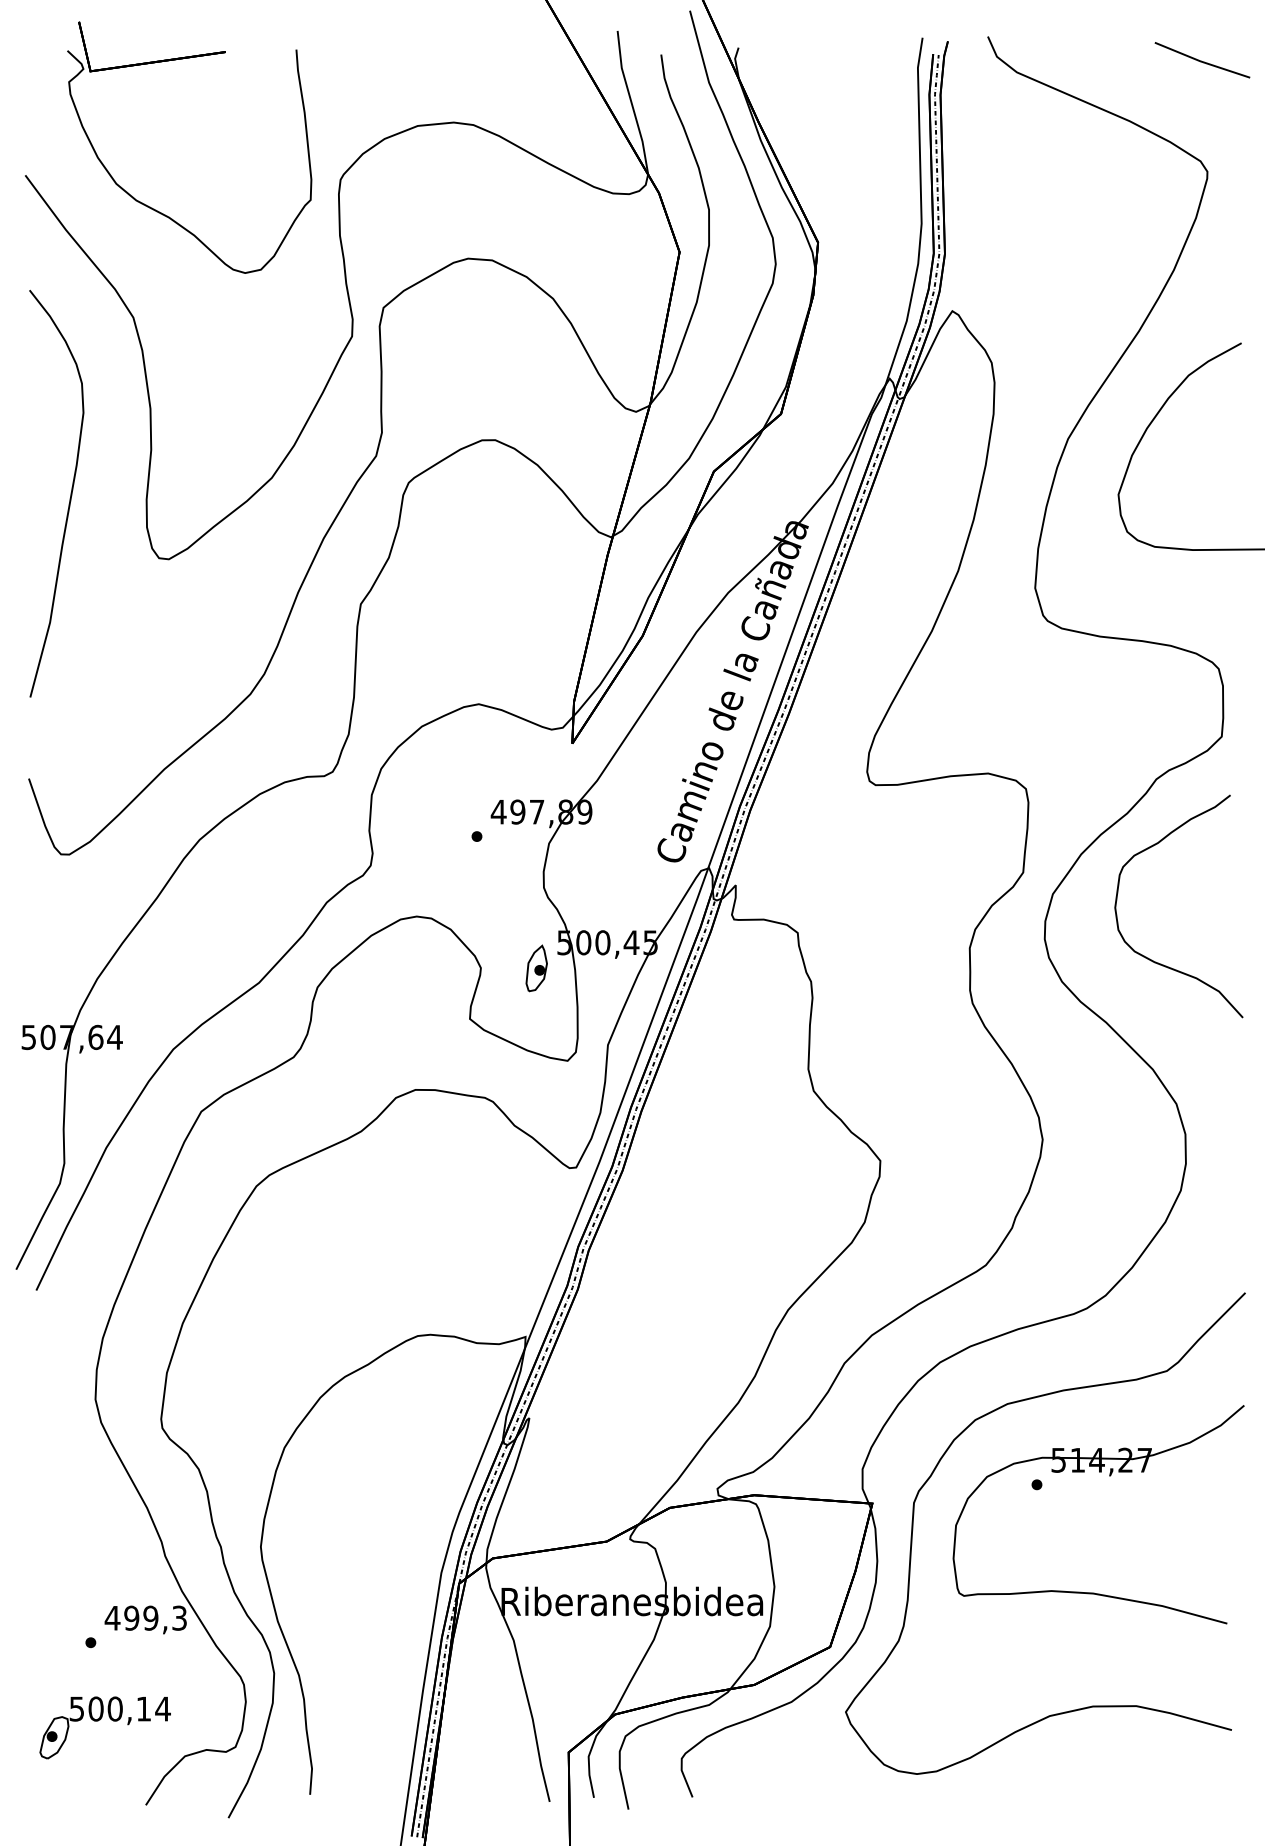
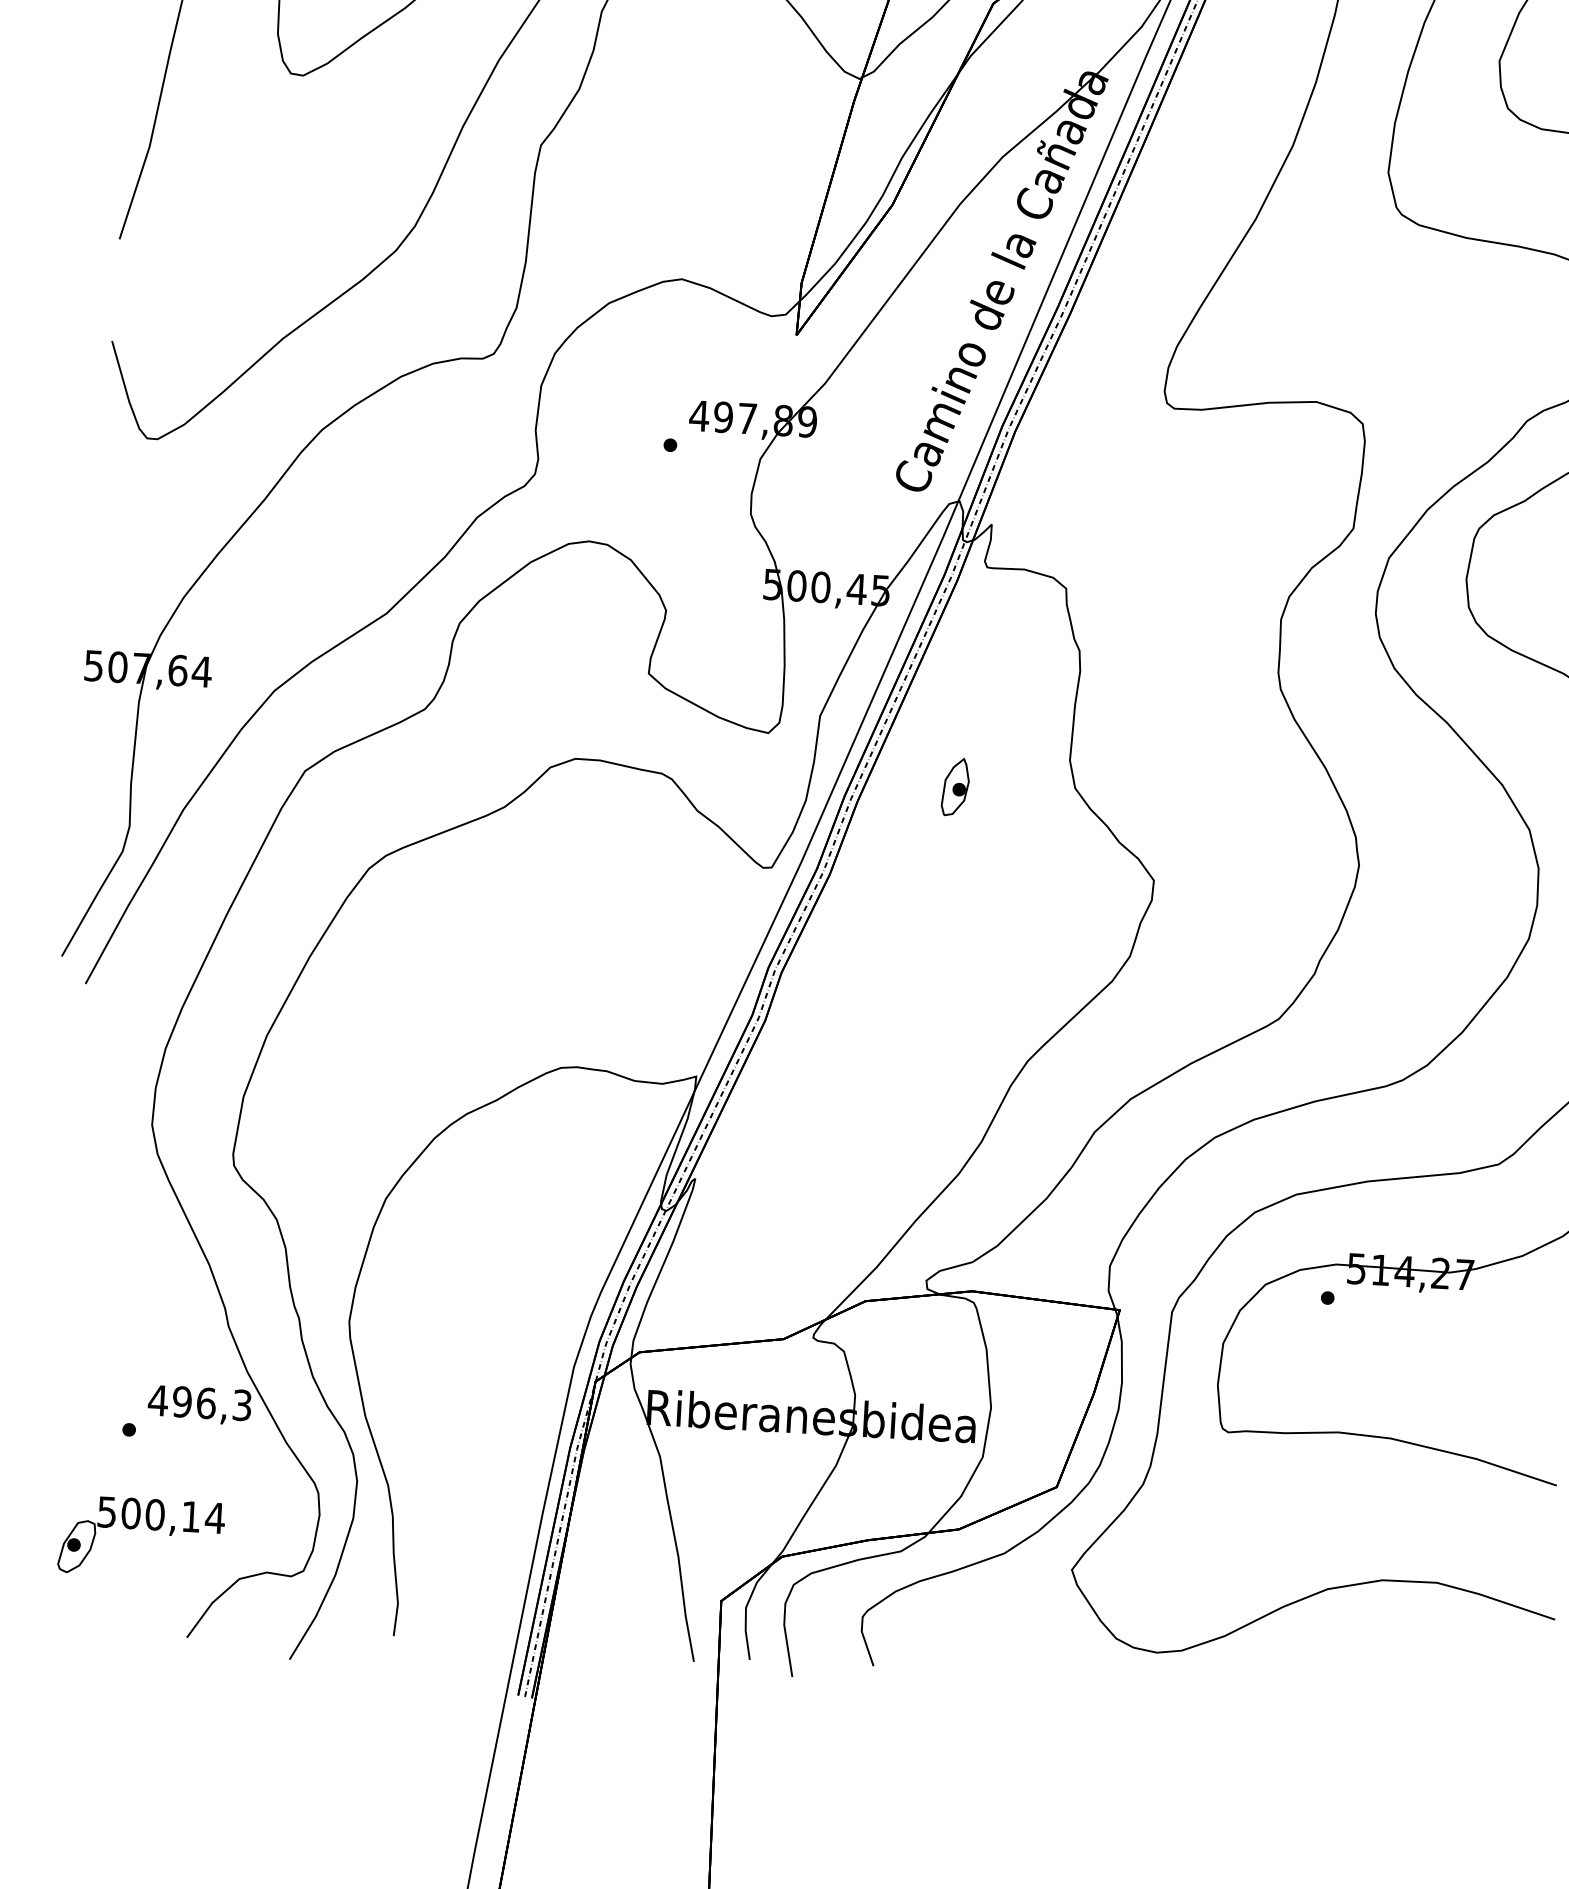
part: (536, 968) -> (955, 787), moved
text: (150, 1617) -> (205, 1402), 499,3 -> 496,3

